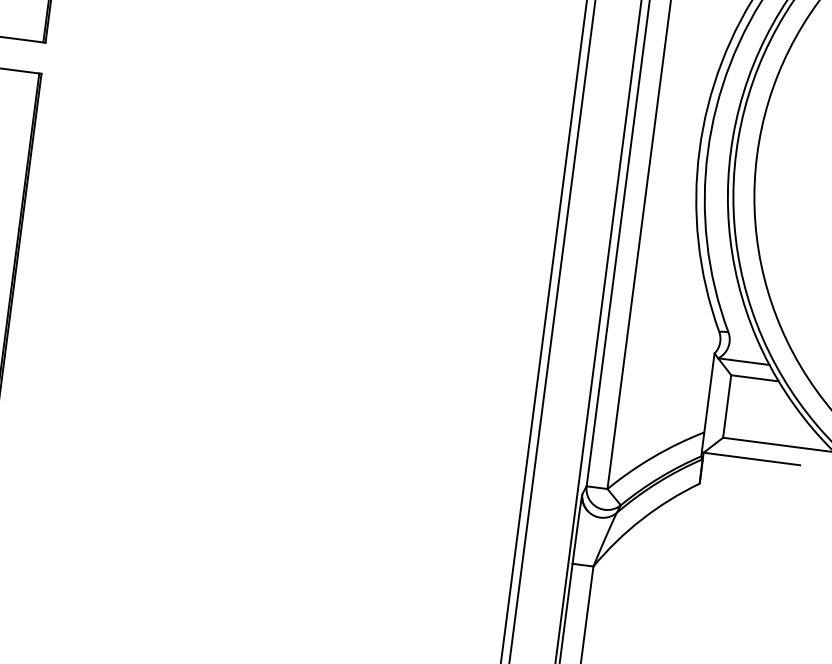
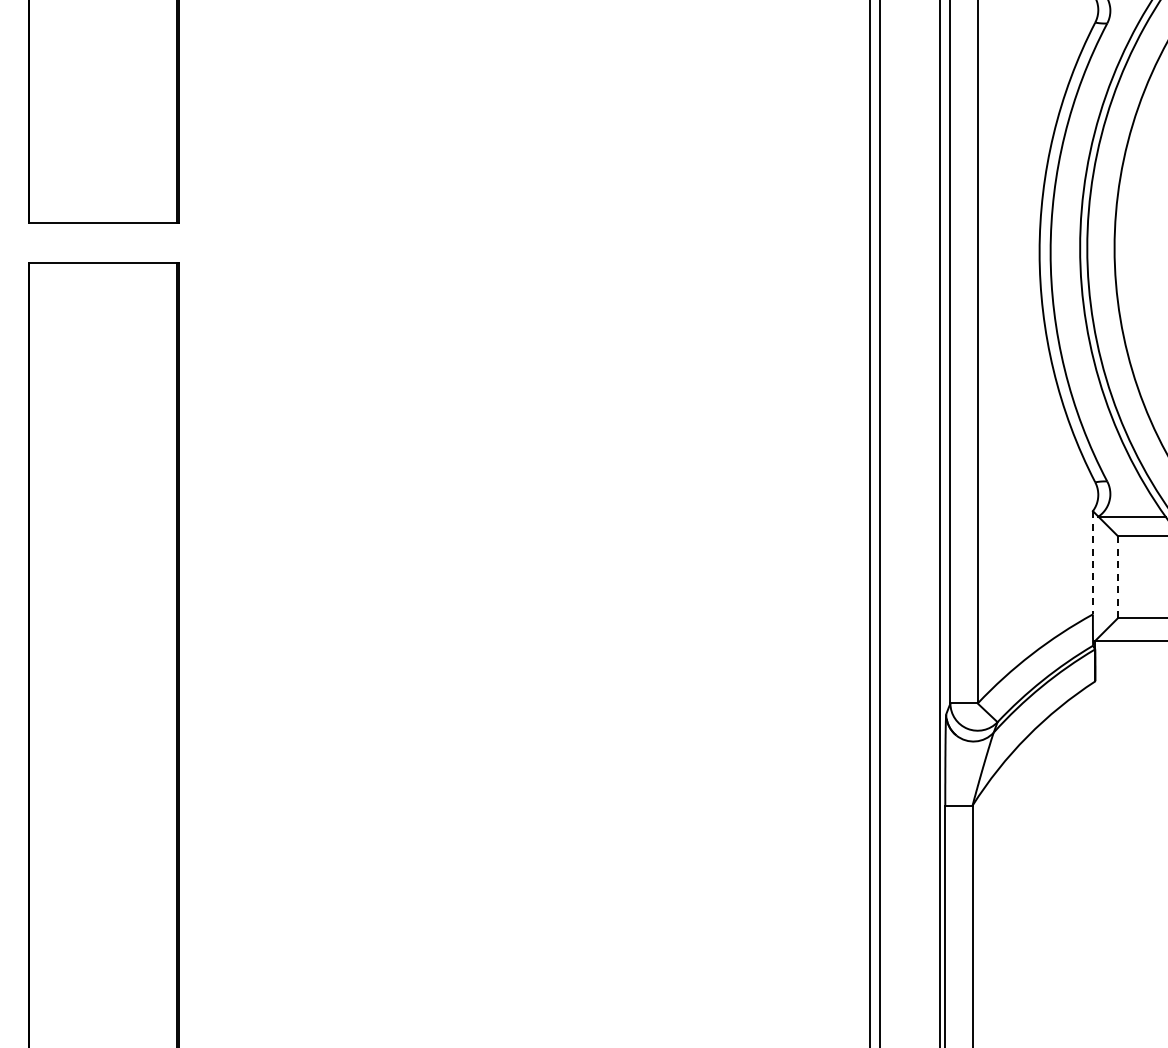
line: (709, 392) -> (1092, 562), solid -> dashed
line: (727, 406) -> (1118, 577), solid -> dashed

